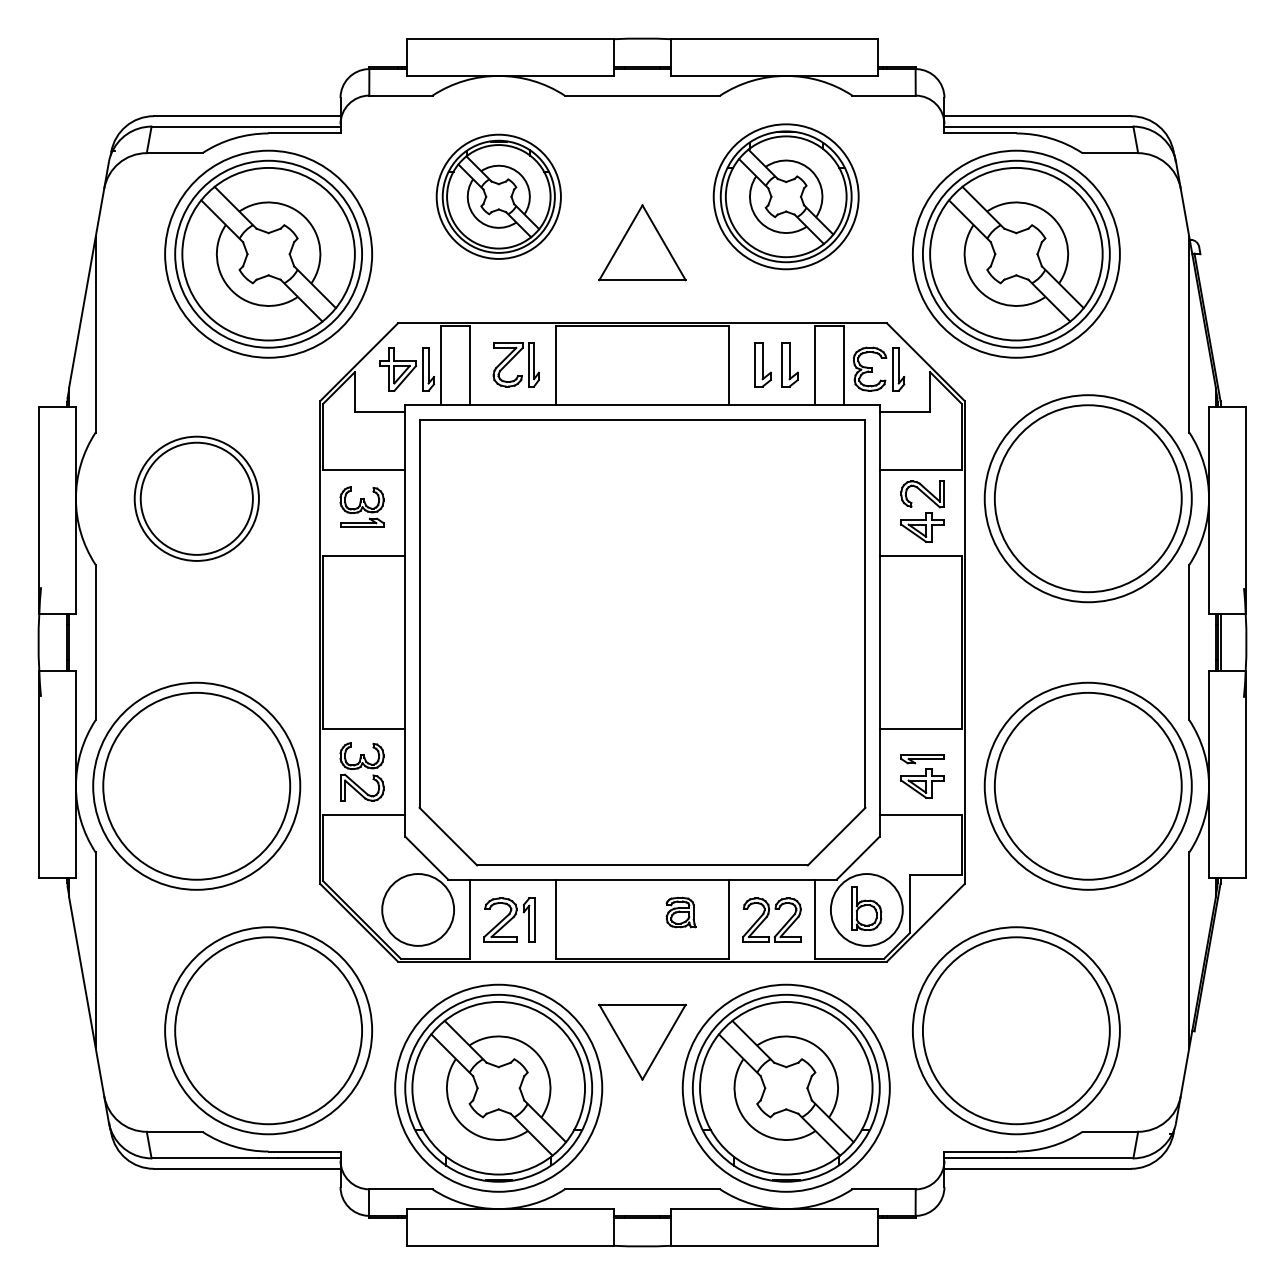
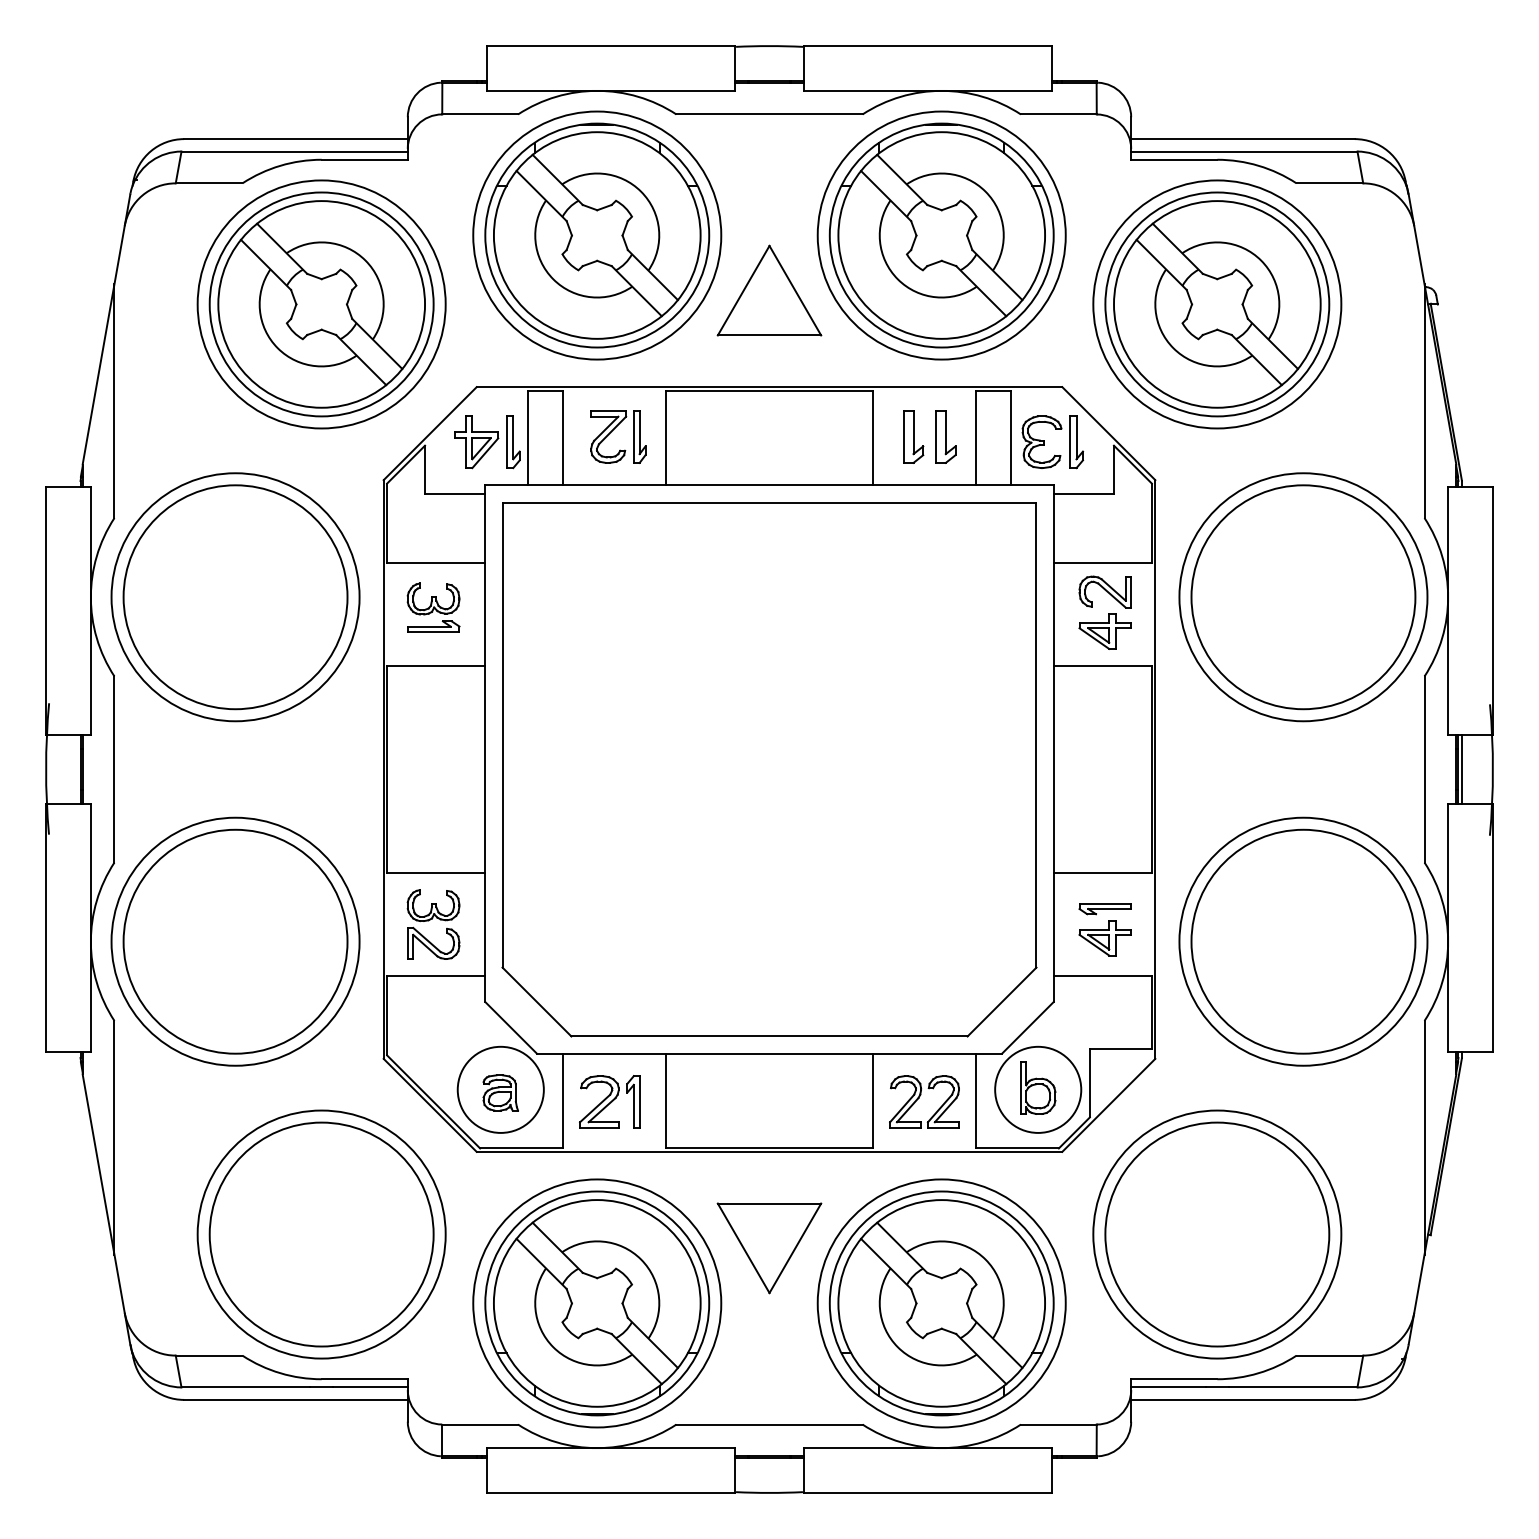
part: (498, 196) -> (597, 235), size x1.67
part: (785, 196) -> (940, 235), size x1.43
part: (196, 498) -> (235, 597), size x1.67
part: (680, 912) -> (499, 1092), moved

